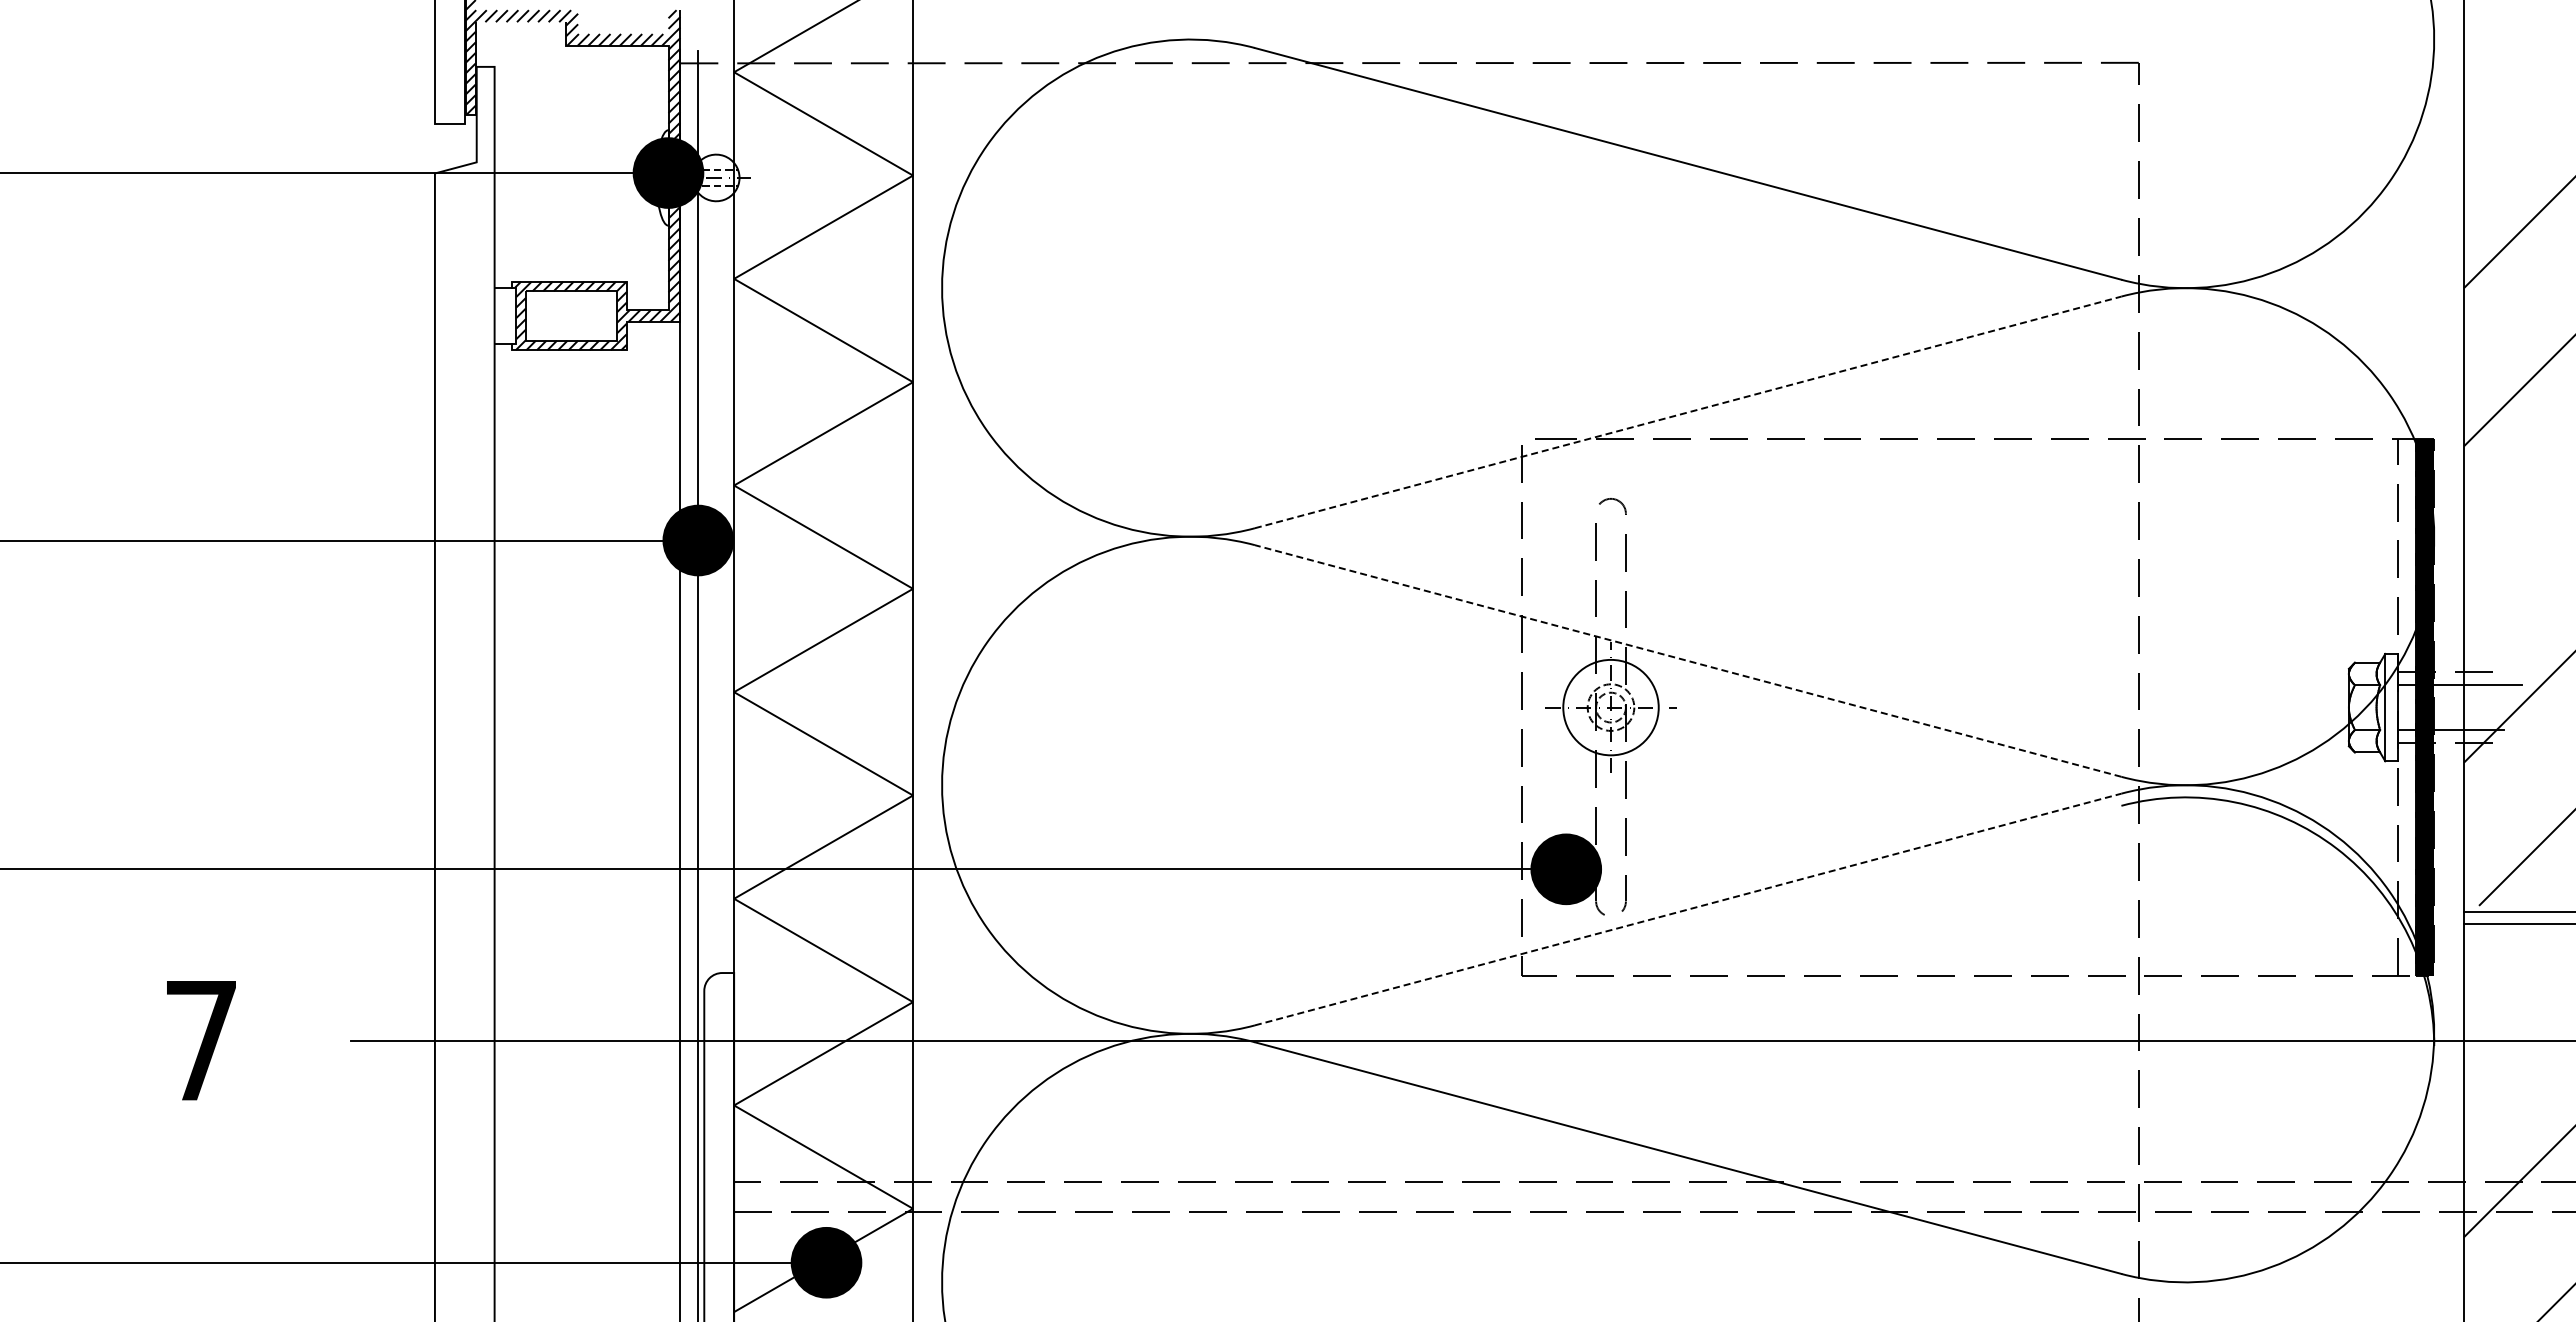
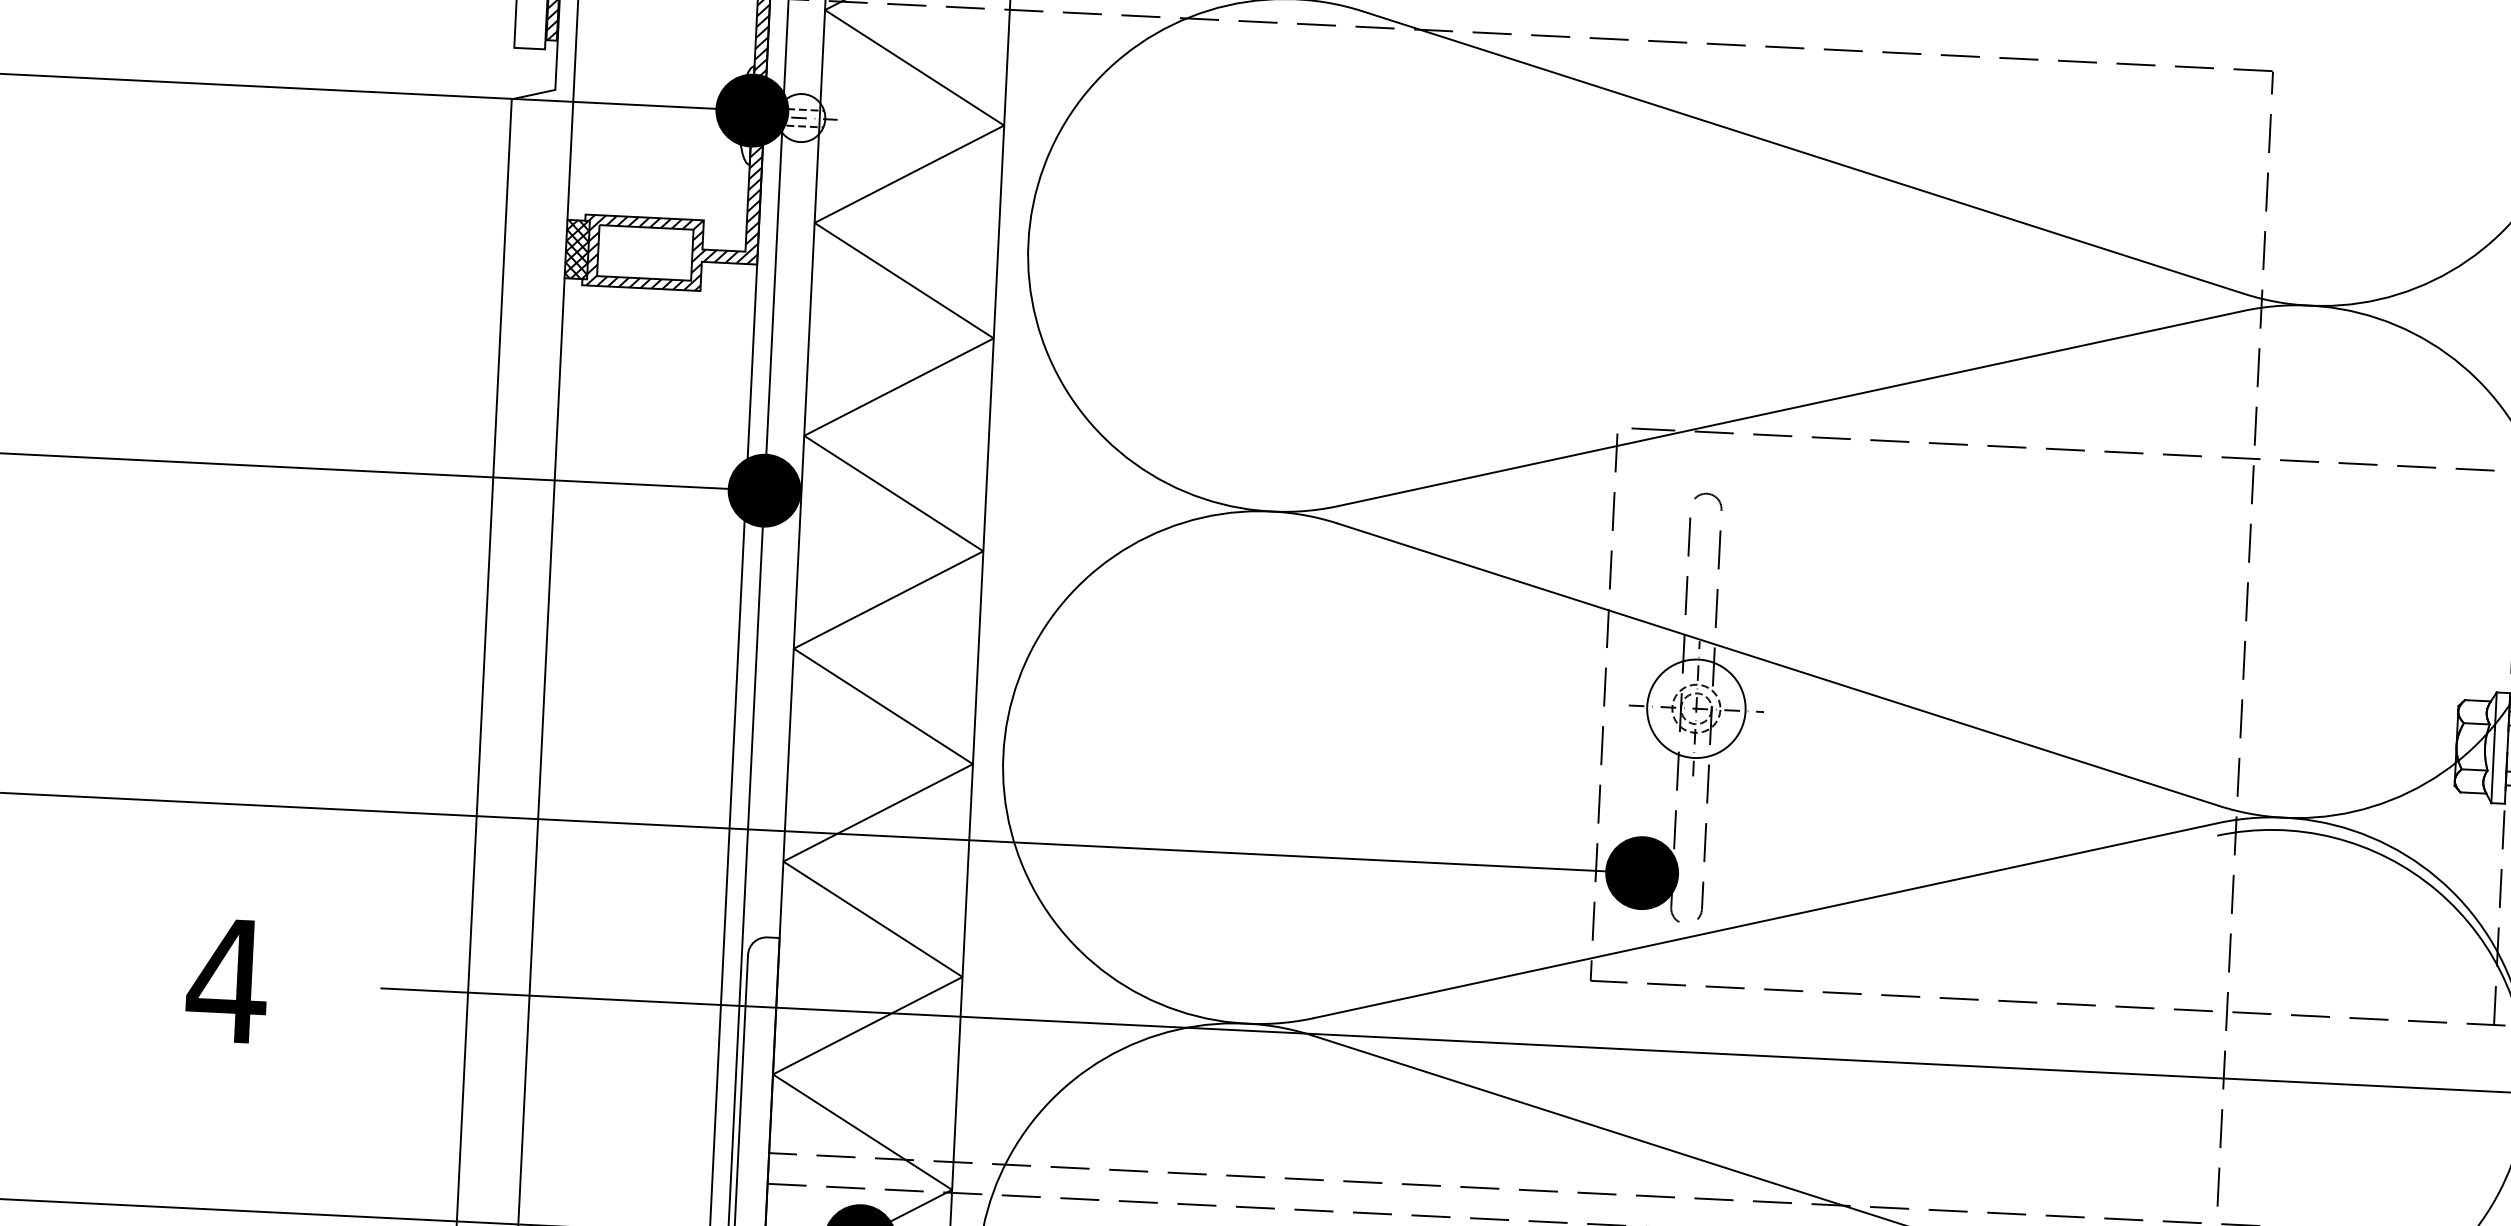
hatch: (505, 315) -> (577, 249), added
line: (1688, 412) -> (1791, 408), dashed -> solid
line: (1687, 660) -> (1777, 664), dashed -> solid
line: (1688, 909) -> (1766, 920), dashed -> solid
text: (201, 1040) -> (227, 980), 7 -> 4

